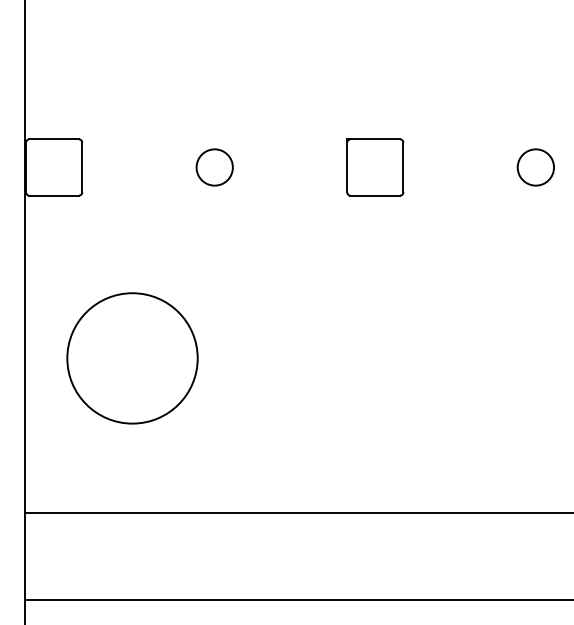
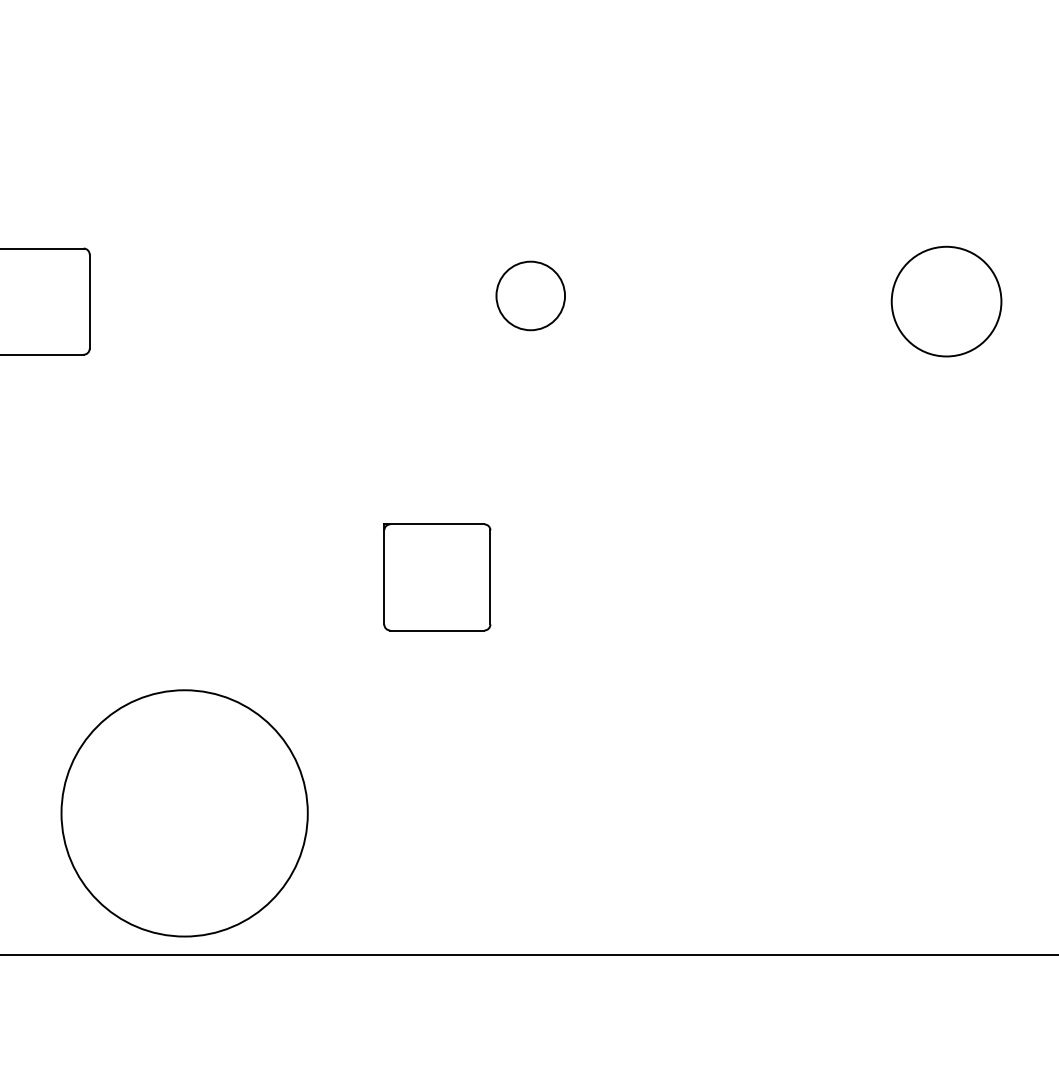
circle: (214, 167) -> (530, 295), moved
part: (375, 167) -> (437, 577), moved
circle: (535, 167) -> (945, 301), size x1.6
circle: (132, 358) -> (184, 813), moved

